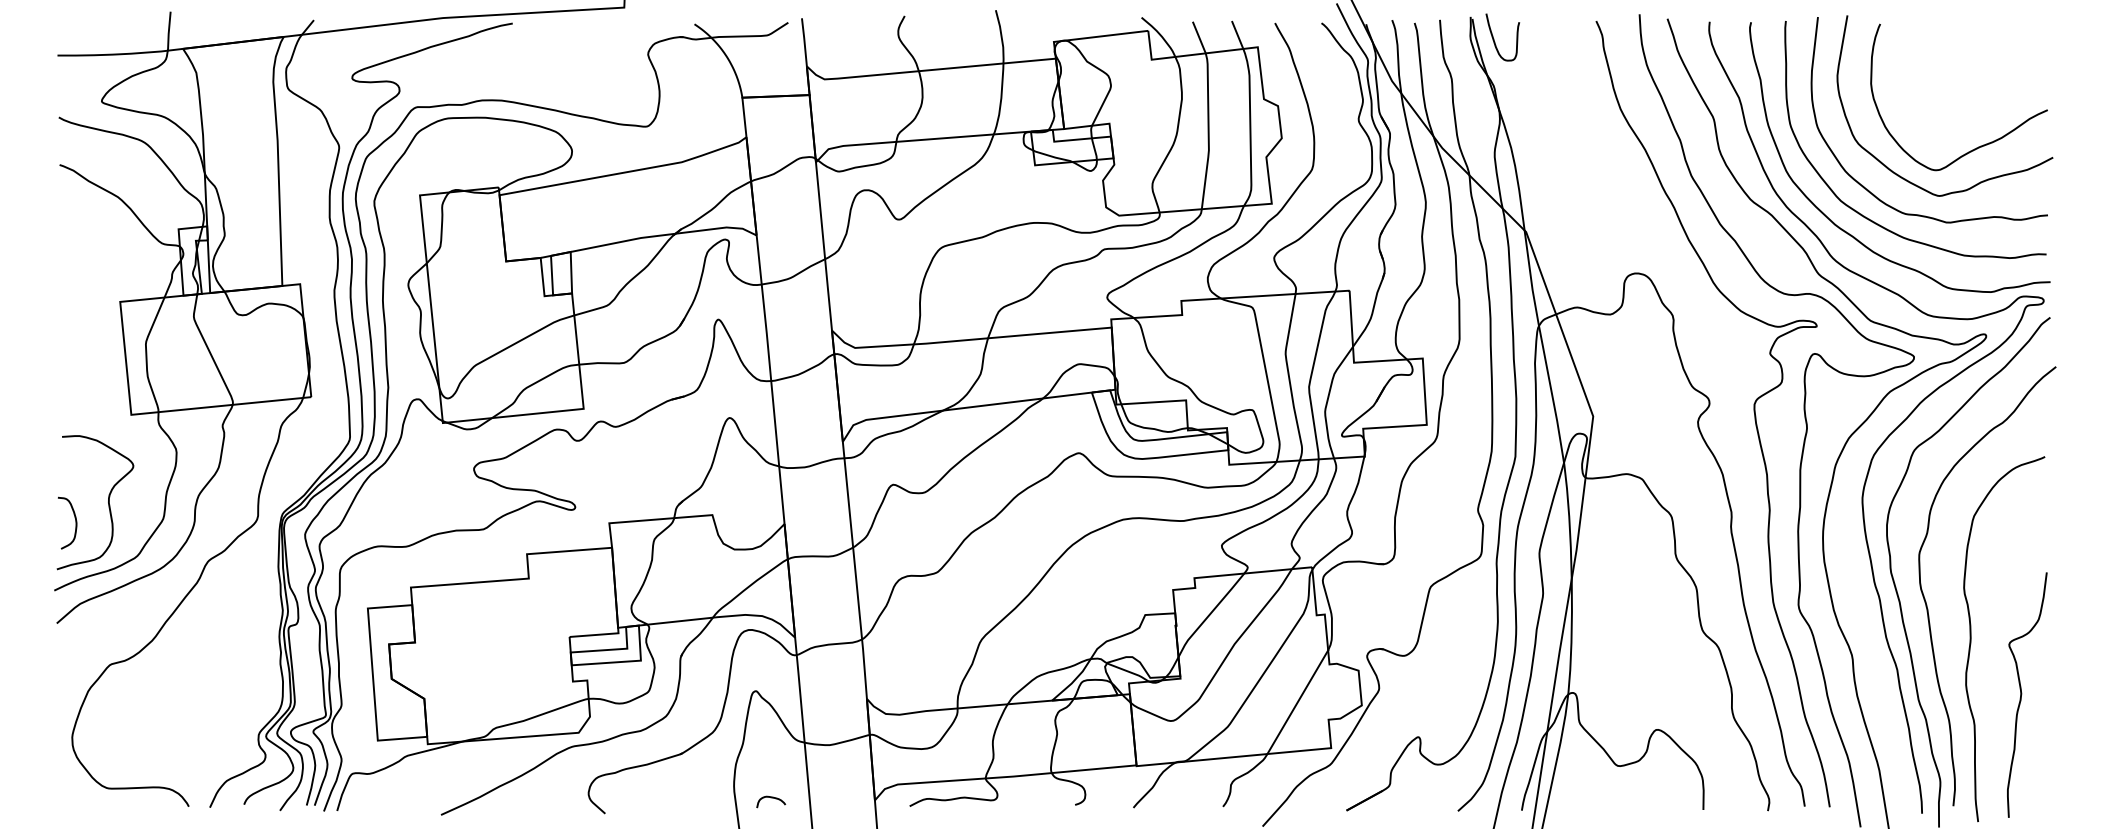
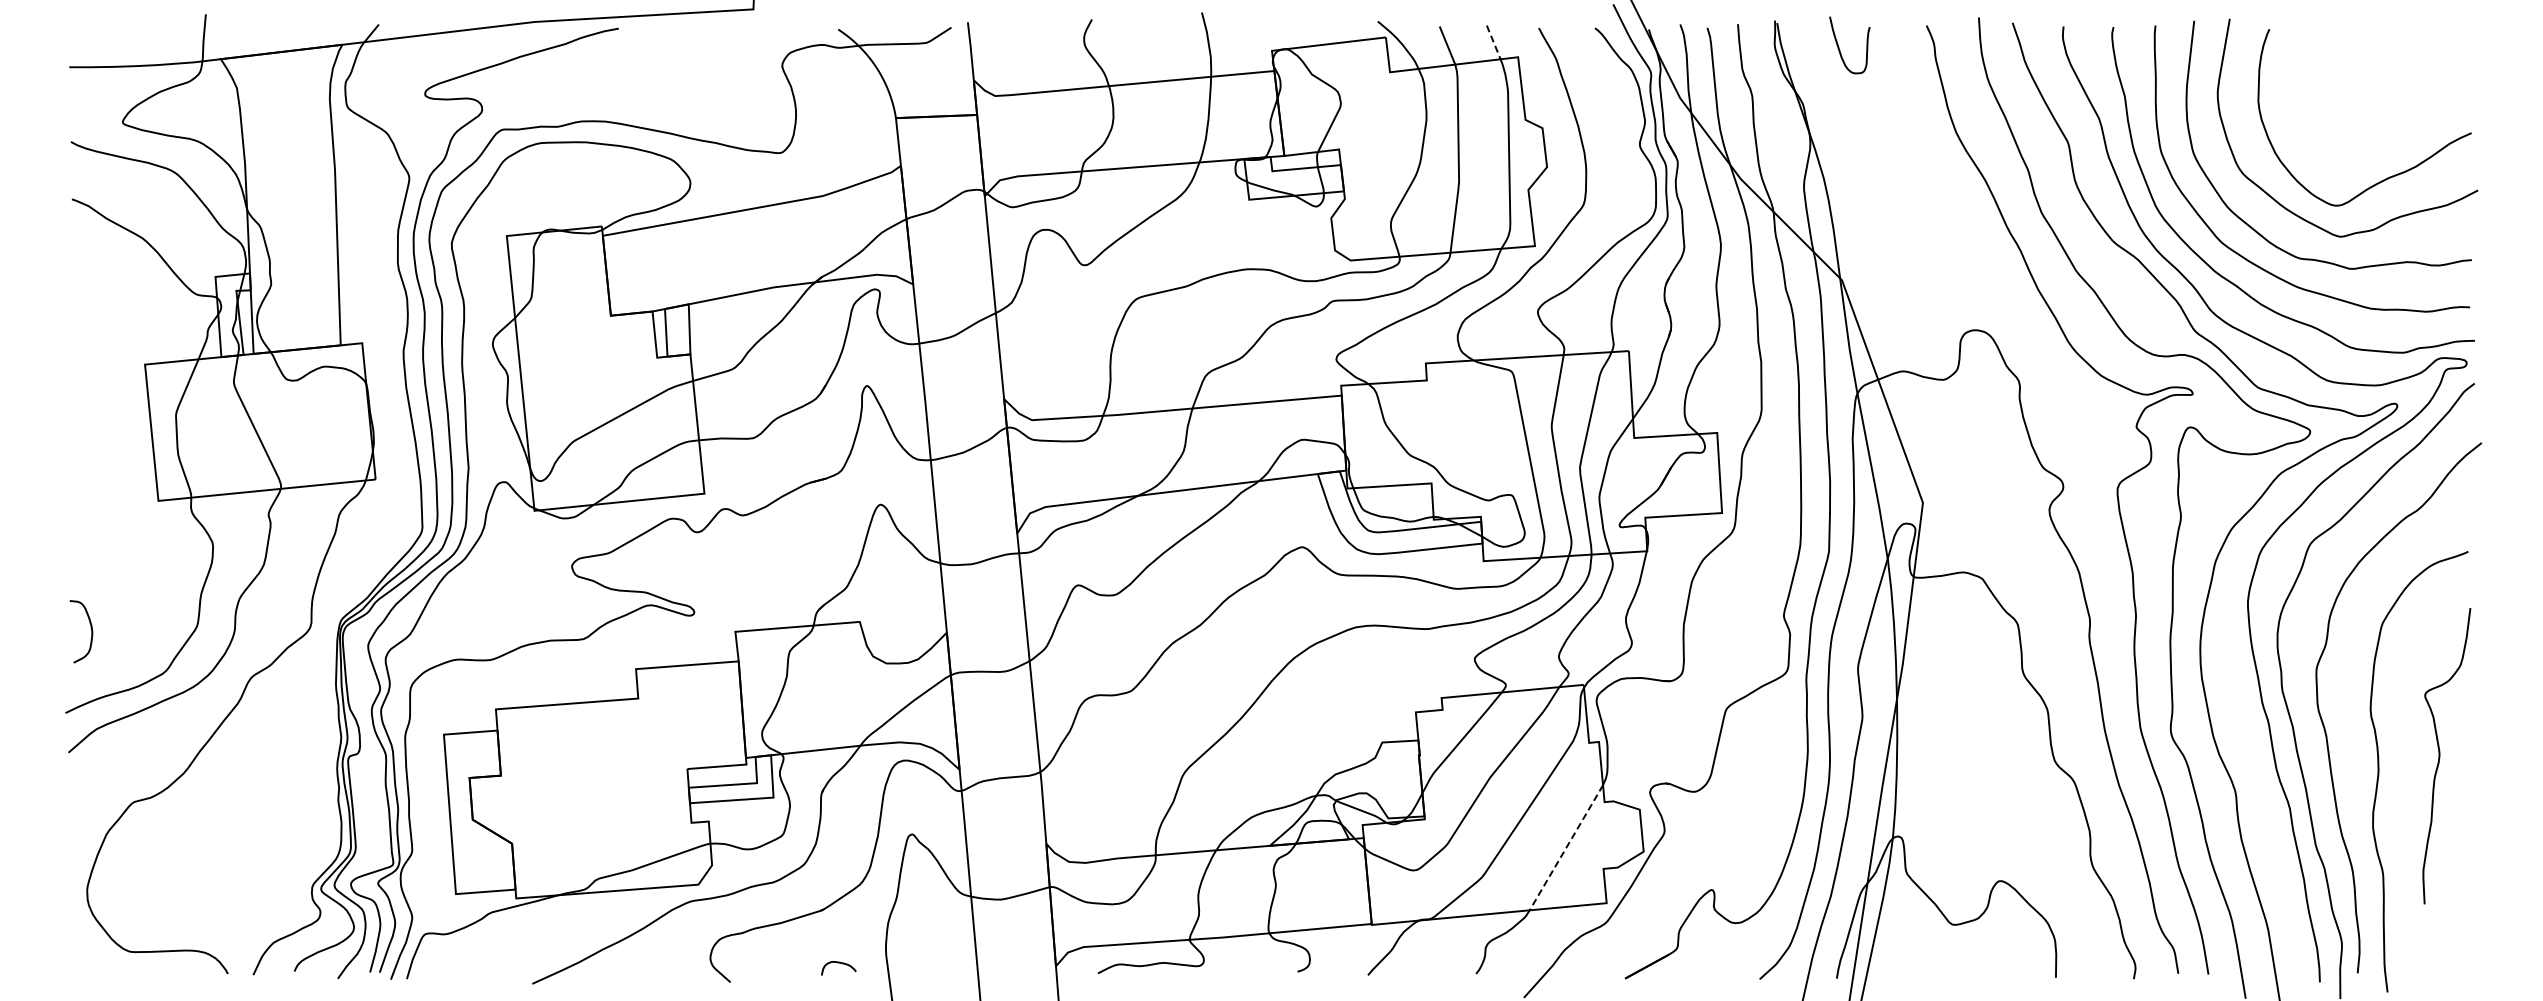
line: (1237, 35) -> (1493, 42), solid -> dashed
curve: (1494, 39) -> (1839, 47), moved
curve: (108, 502) -> (130, 606), removed
curve: (2022, 695) -> (2440, 756), moved
line: (1297, 701) -> (1566, 847), solid -> dashed
curve: (770, 798) -> (838, 963), moved

